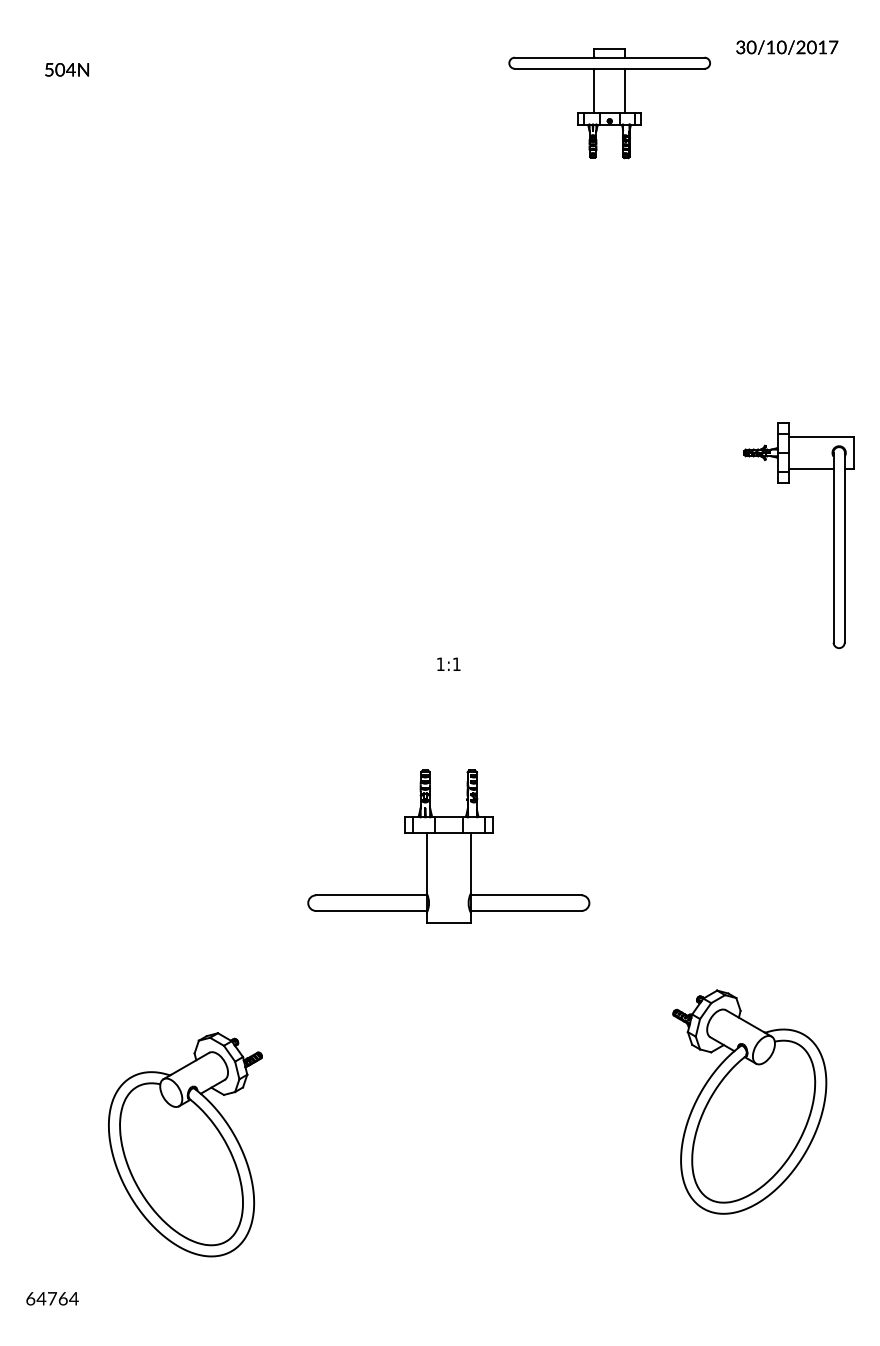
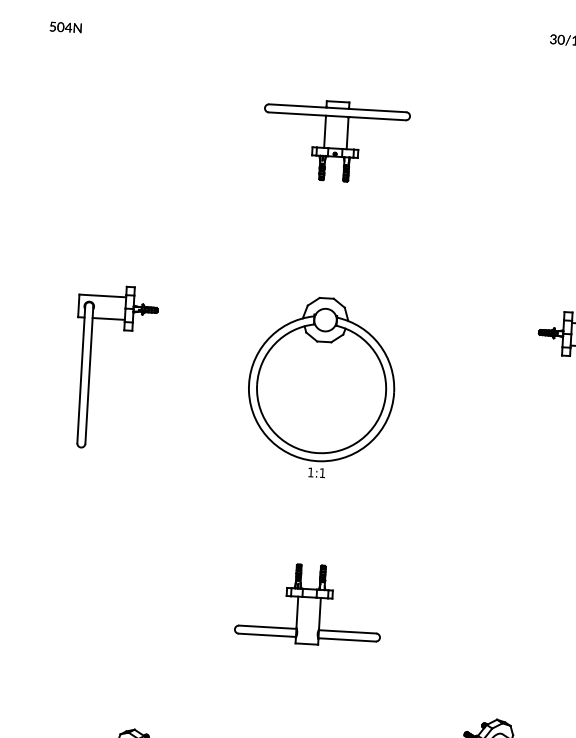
part: (609, 103) -> (335, 141), moved
part: (127, 535) -> (90, 366), added
part: (448, 535) -> (321, 379), added
part: (448, 845) -> (309, 603), size x0.71

